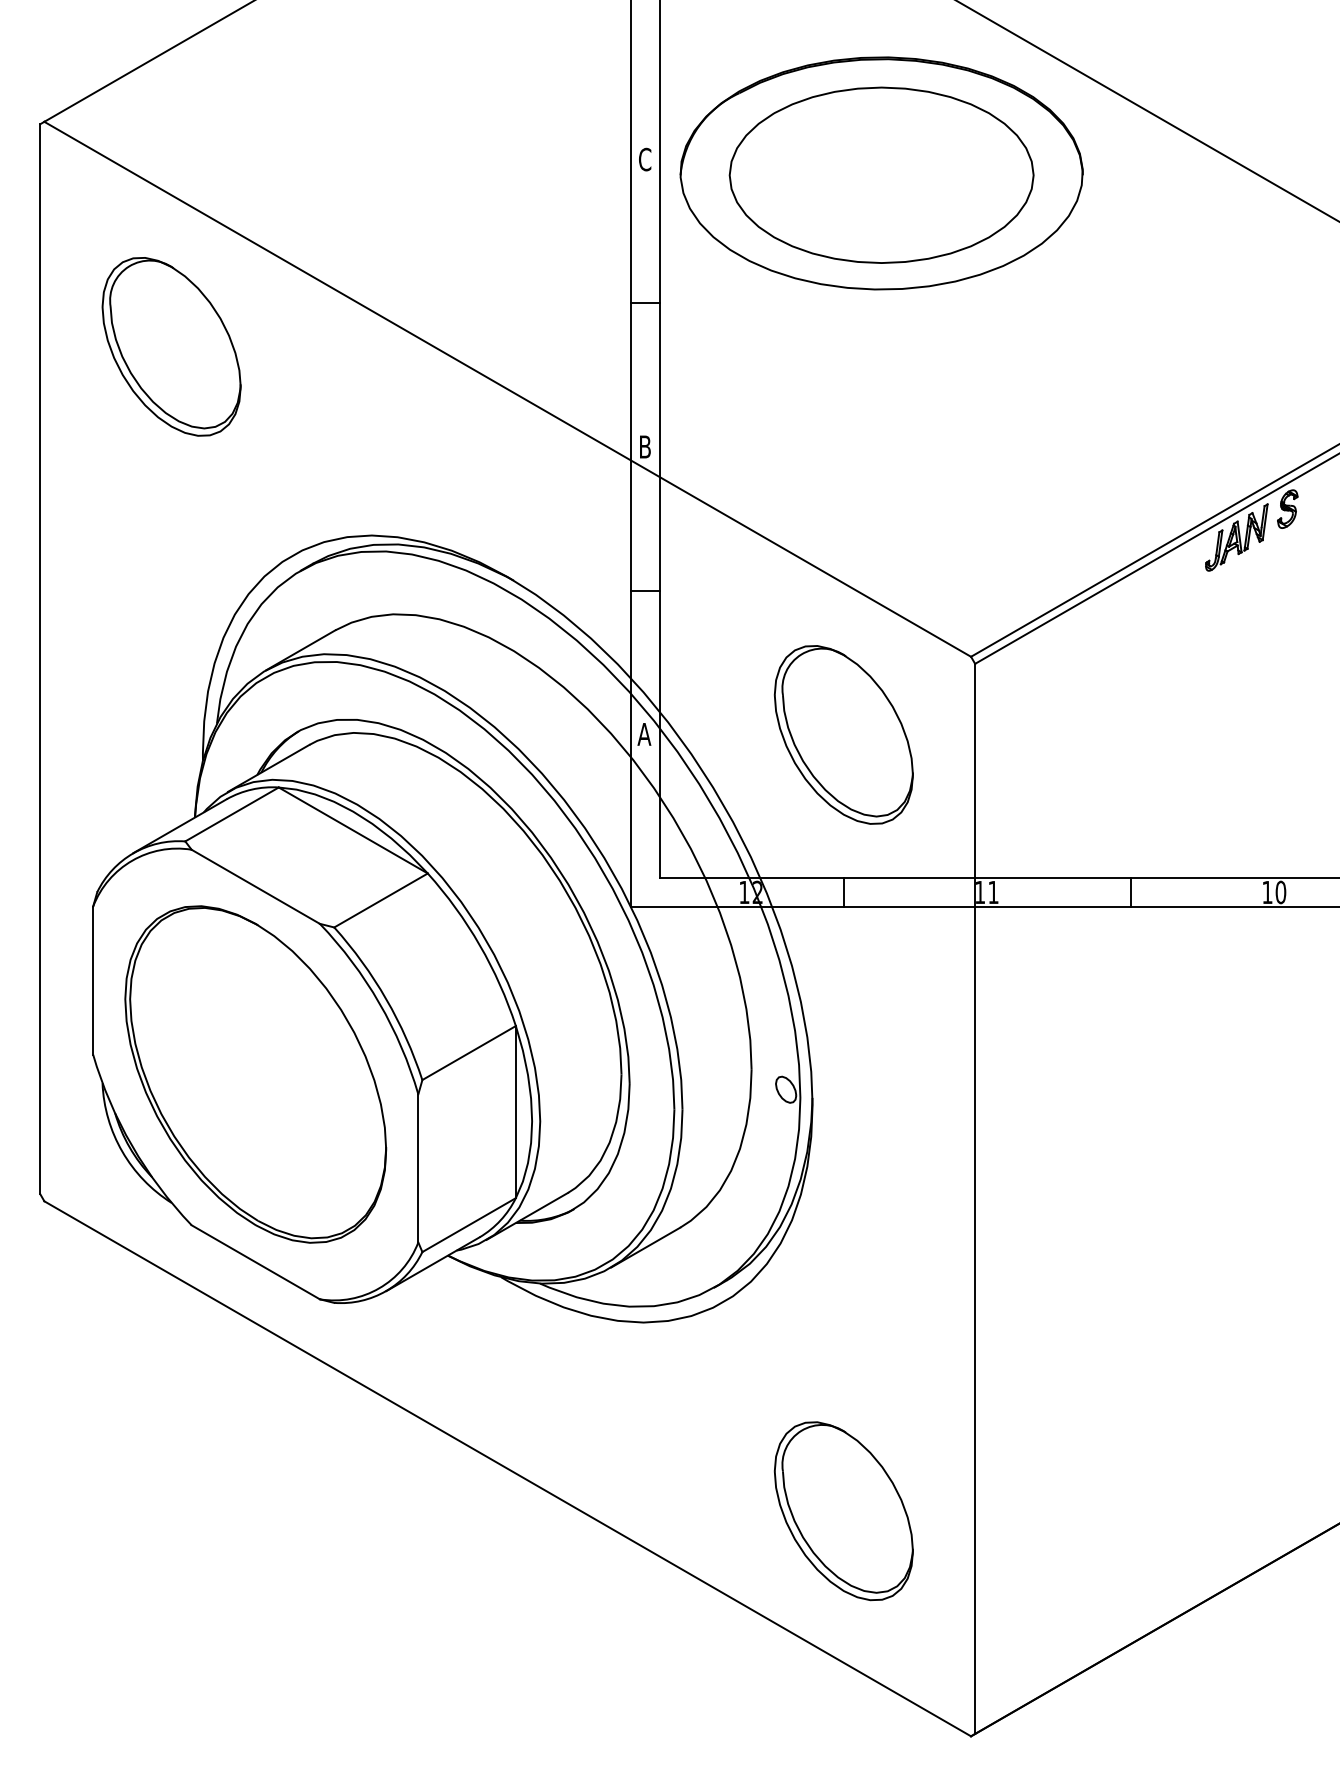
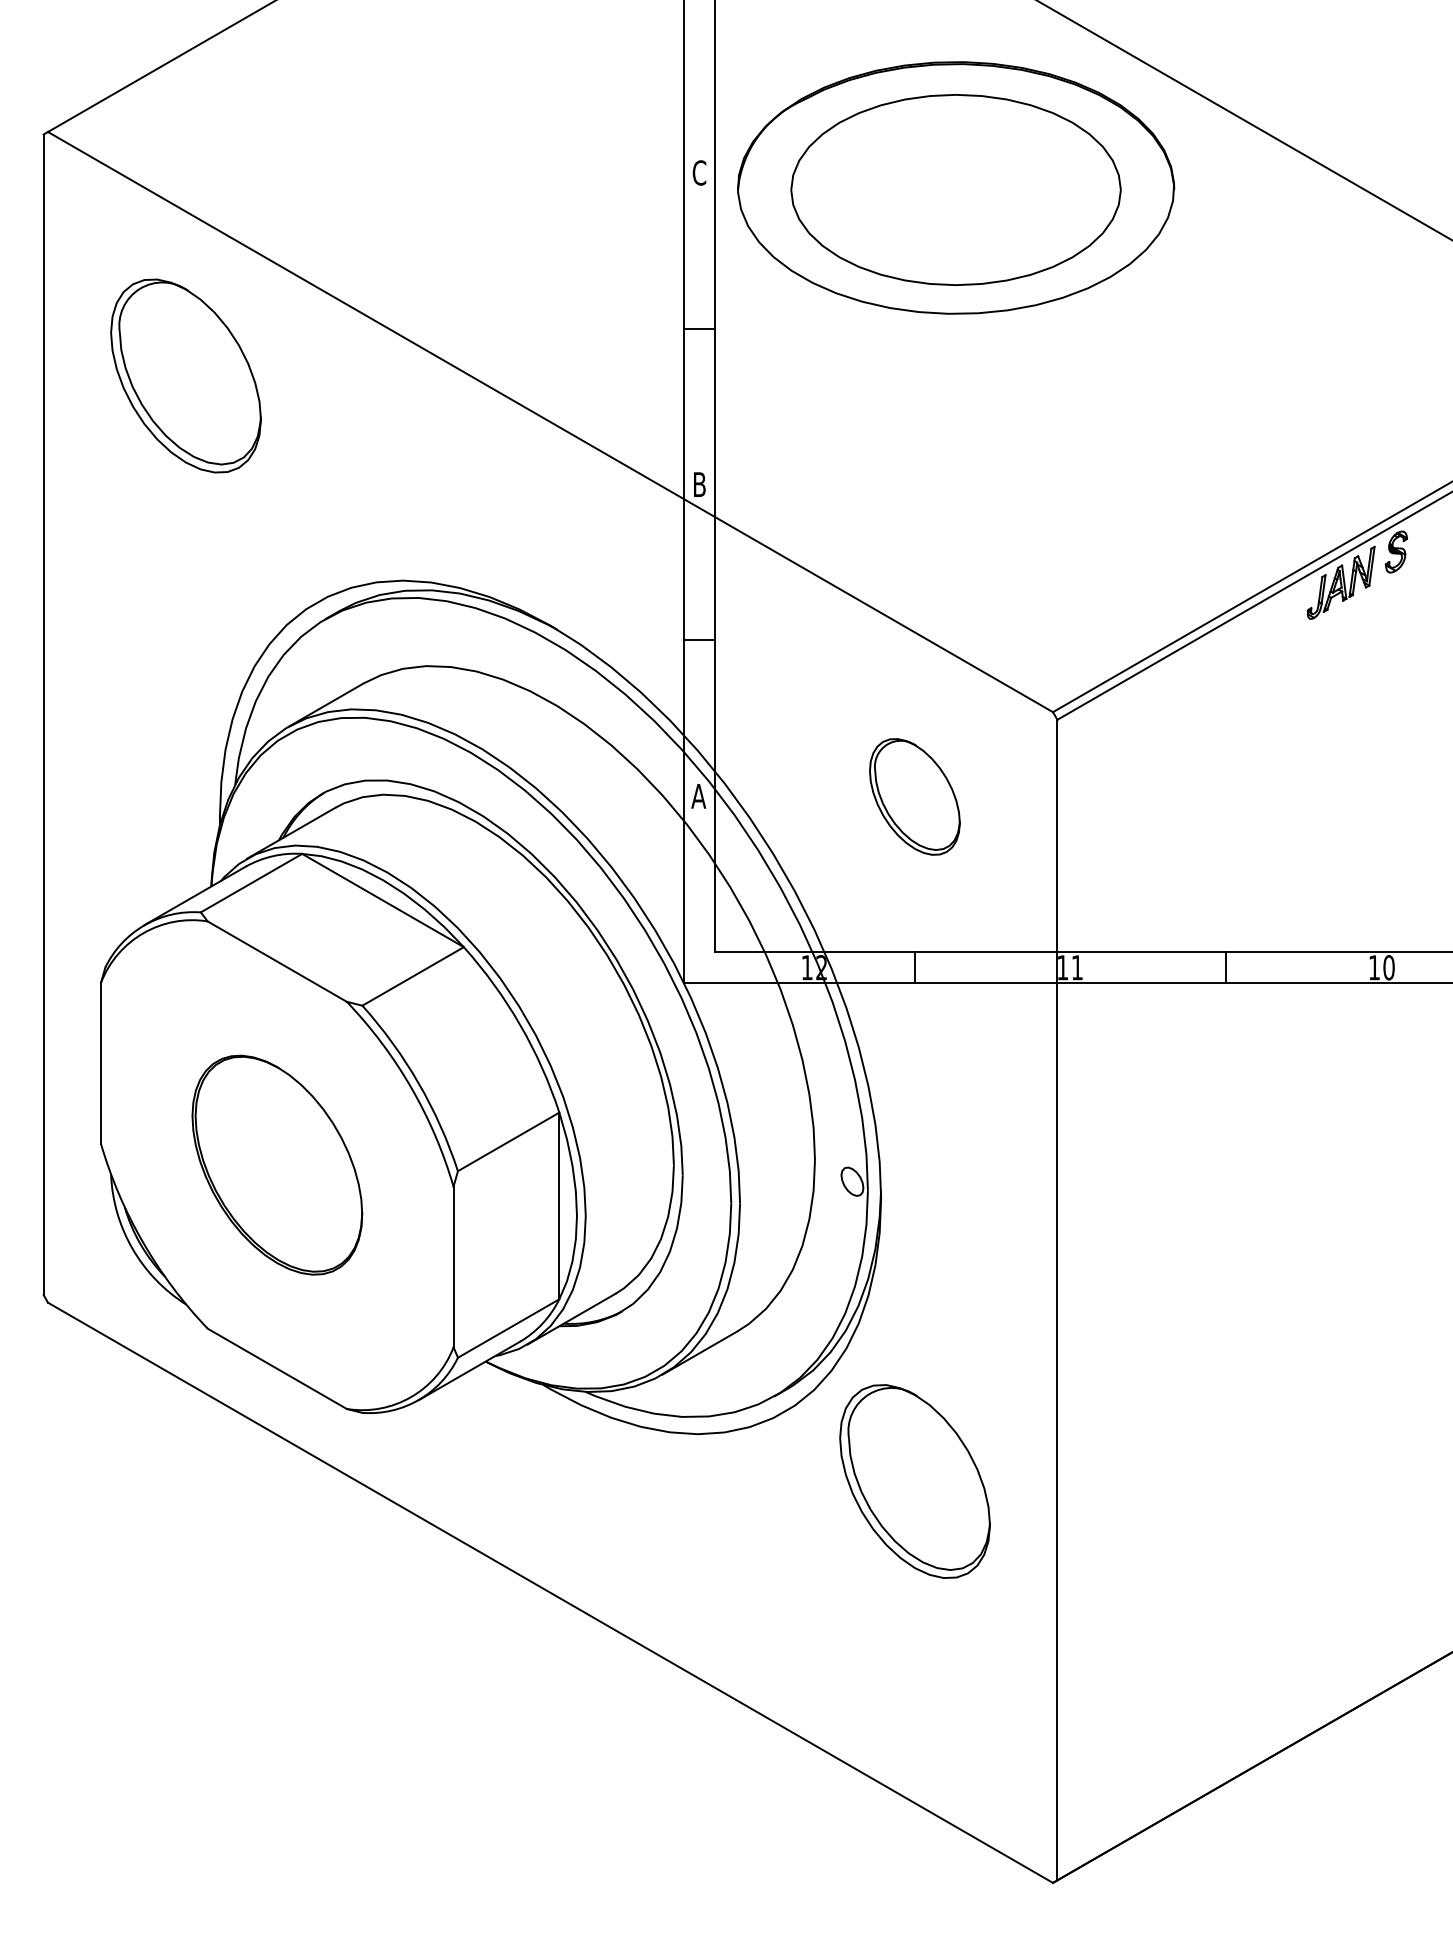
part: (843, 734) -> (914, 796), size x0.6
part: (255, 1074) -> (276, 1165), size x0.6
part: (843, 1511) -> (914, 1481), moved

